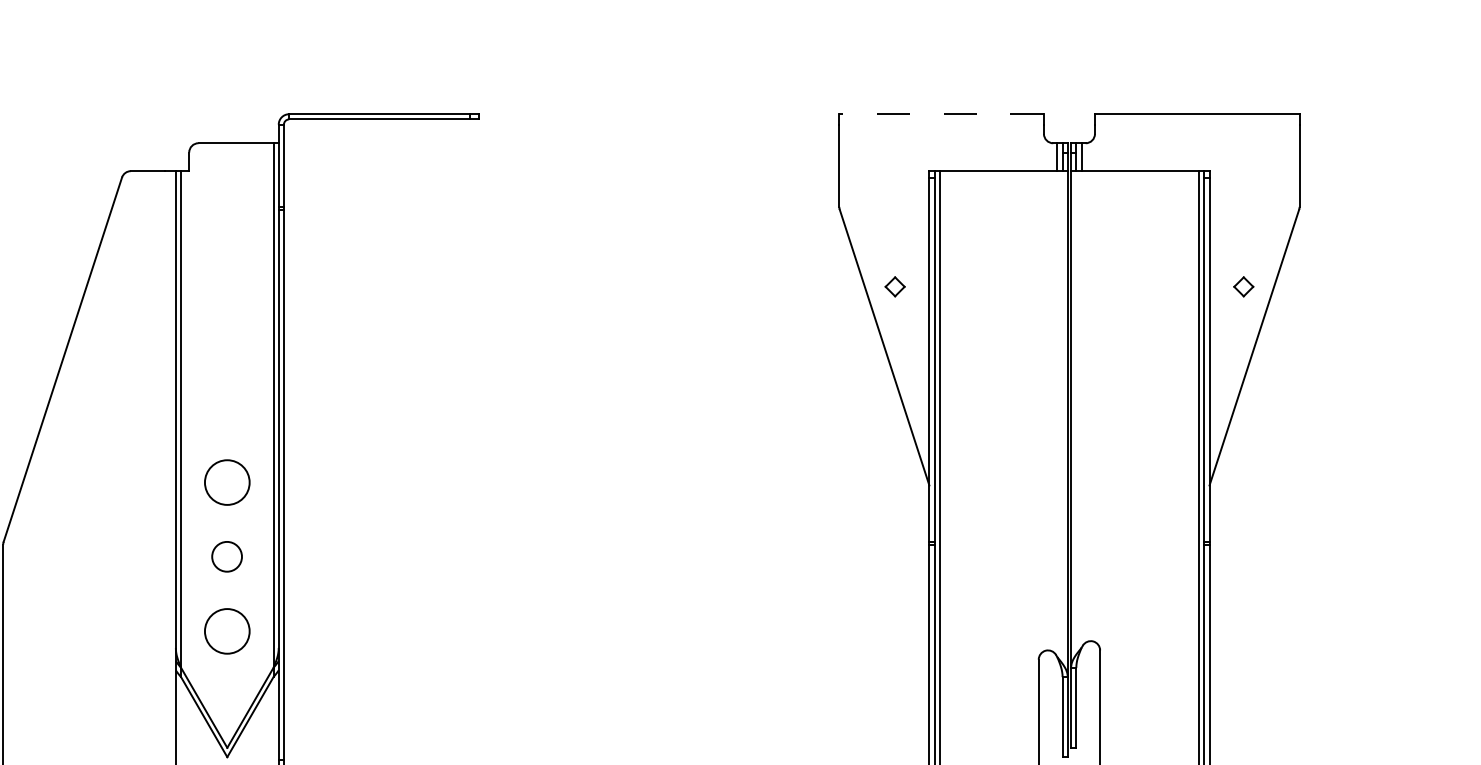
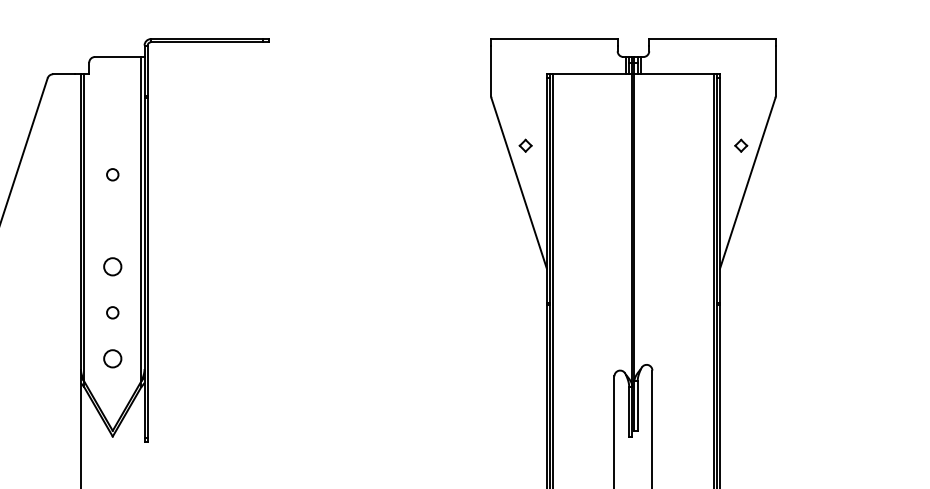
line: (940, 114) -> (553, 39), dashed -> solid
circle: (226, 333) -> (112, 174), added
circle: (226, 482) -> (112, 266), size x0.62
circle: (226, 556) -> (112, 312), size x0.62
circle: (226, 630) -> (112, 358), size x0.62

